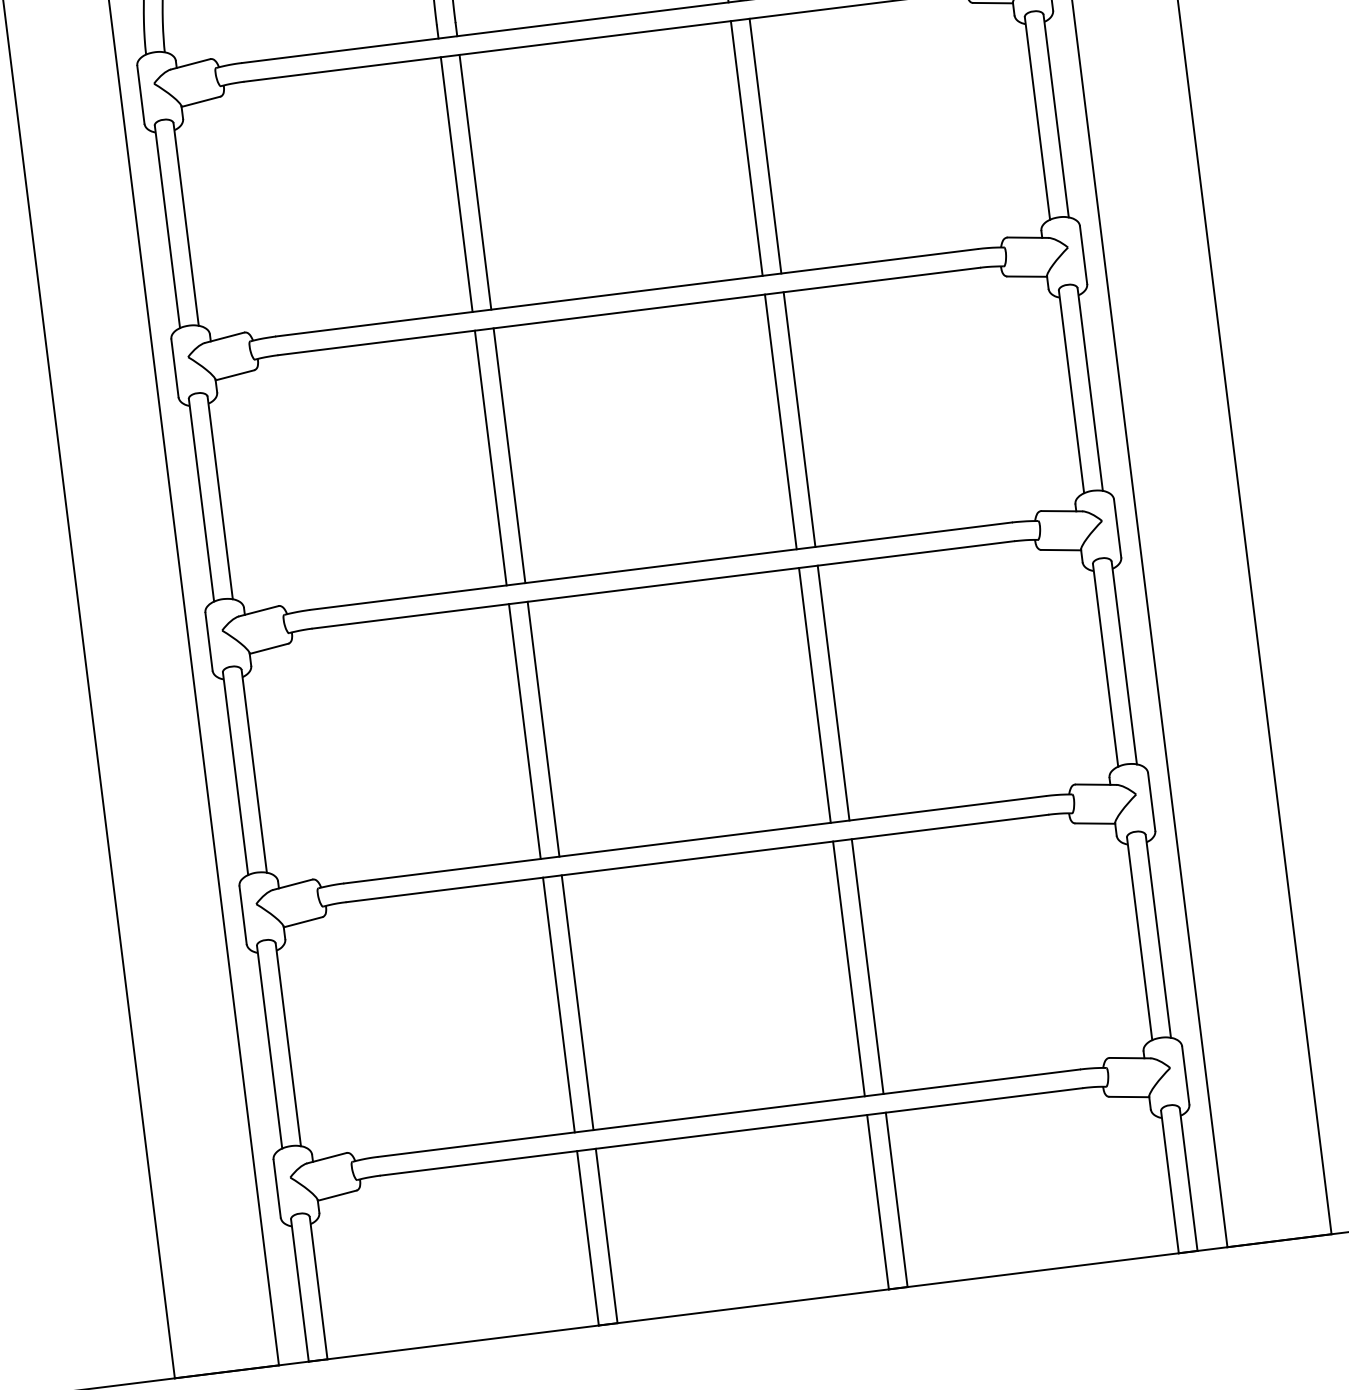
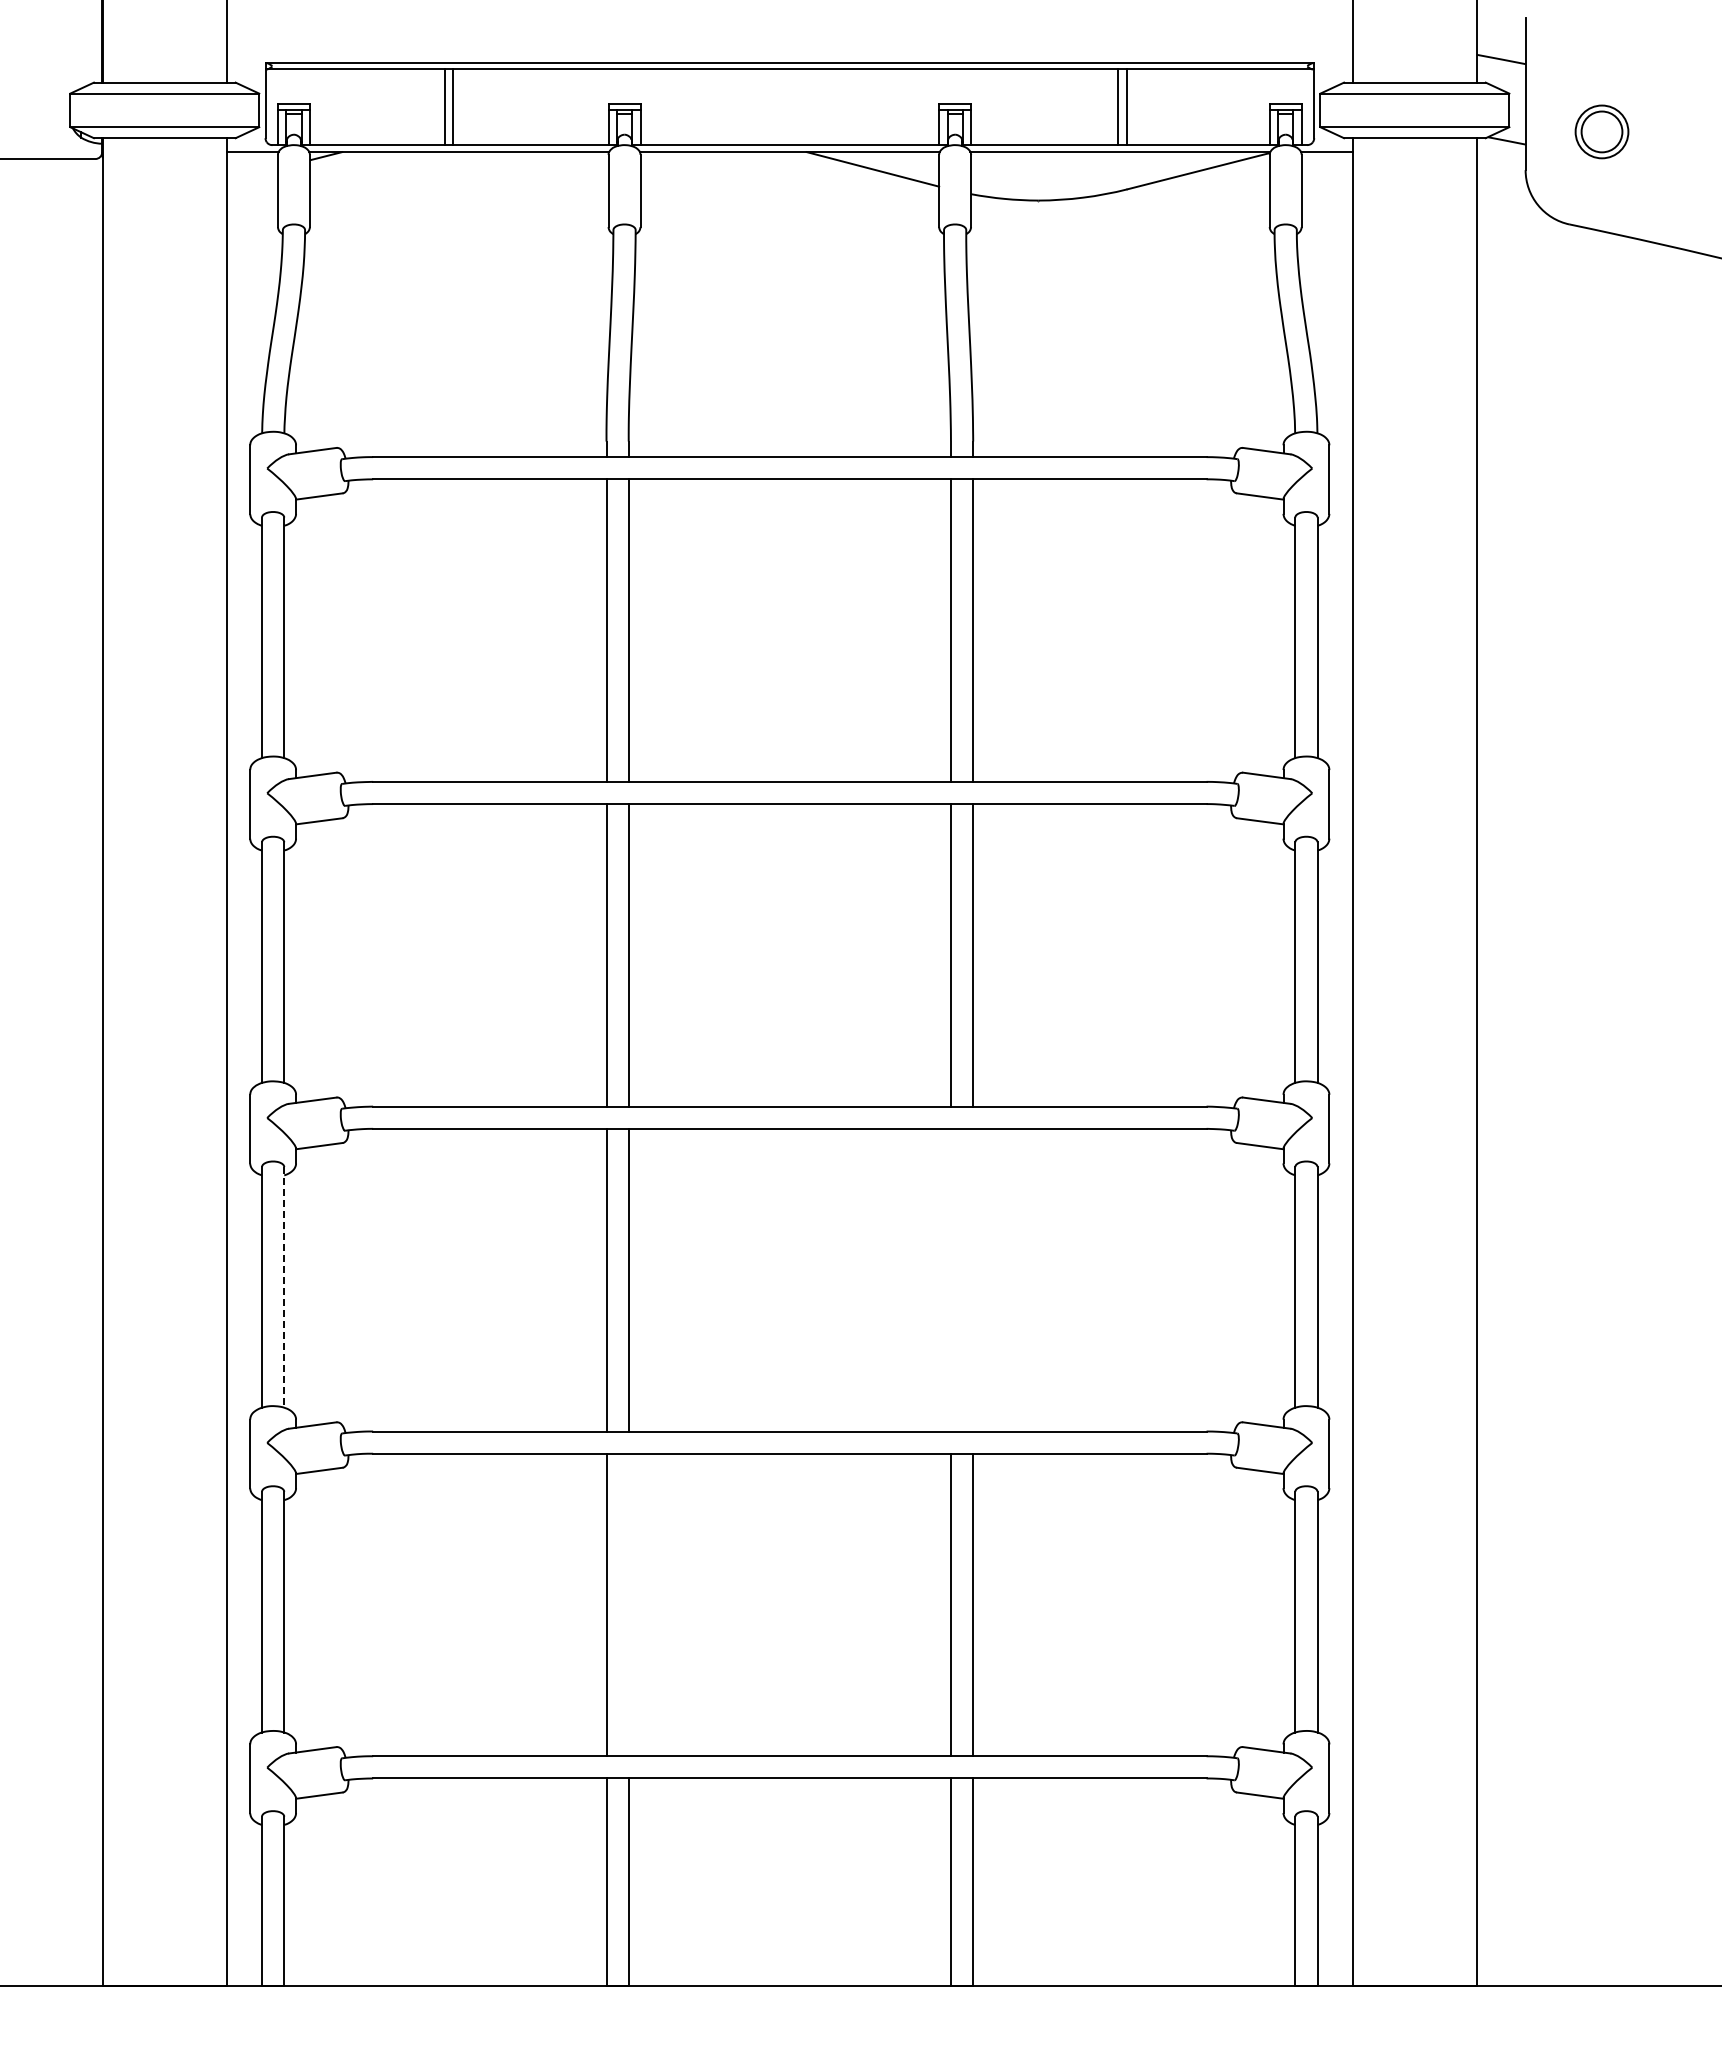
line: (833, 692) -> (973, 1279), removed
line: (814, 694) -> (950, 1279), removed
line: (254, 771) -> (284, 1287), solid -> dashed
line: (577, 1002) -> (628, 1604), removed

